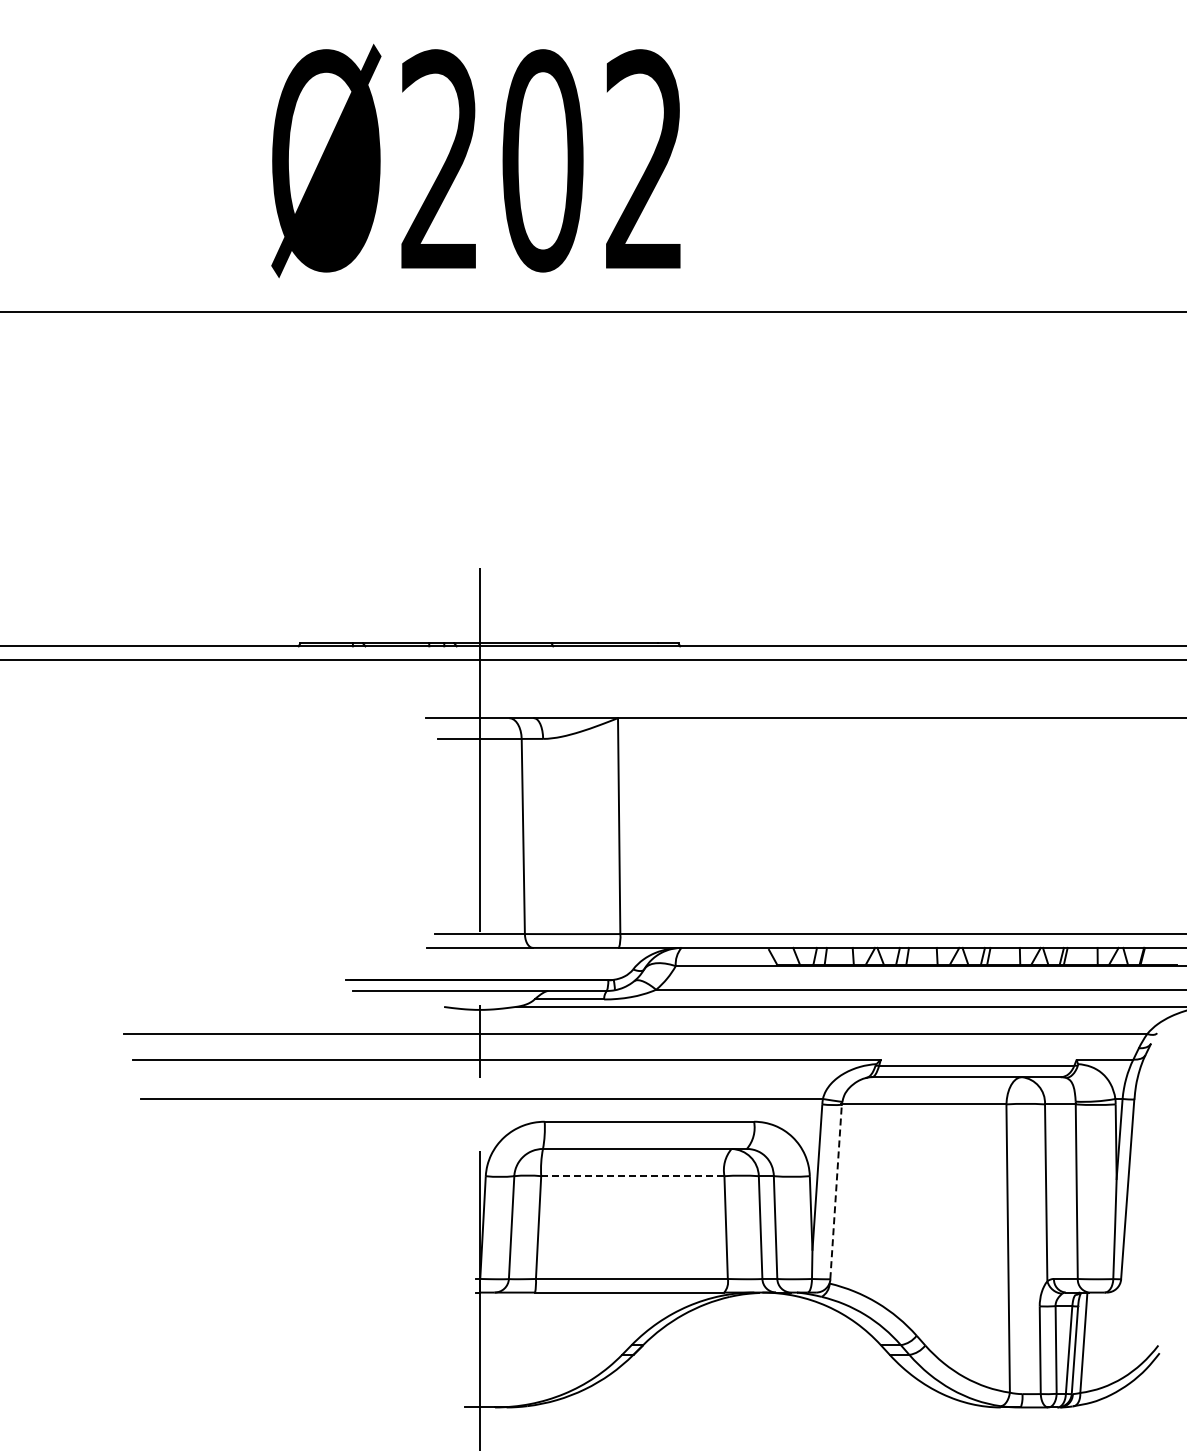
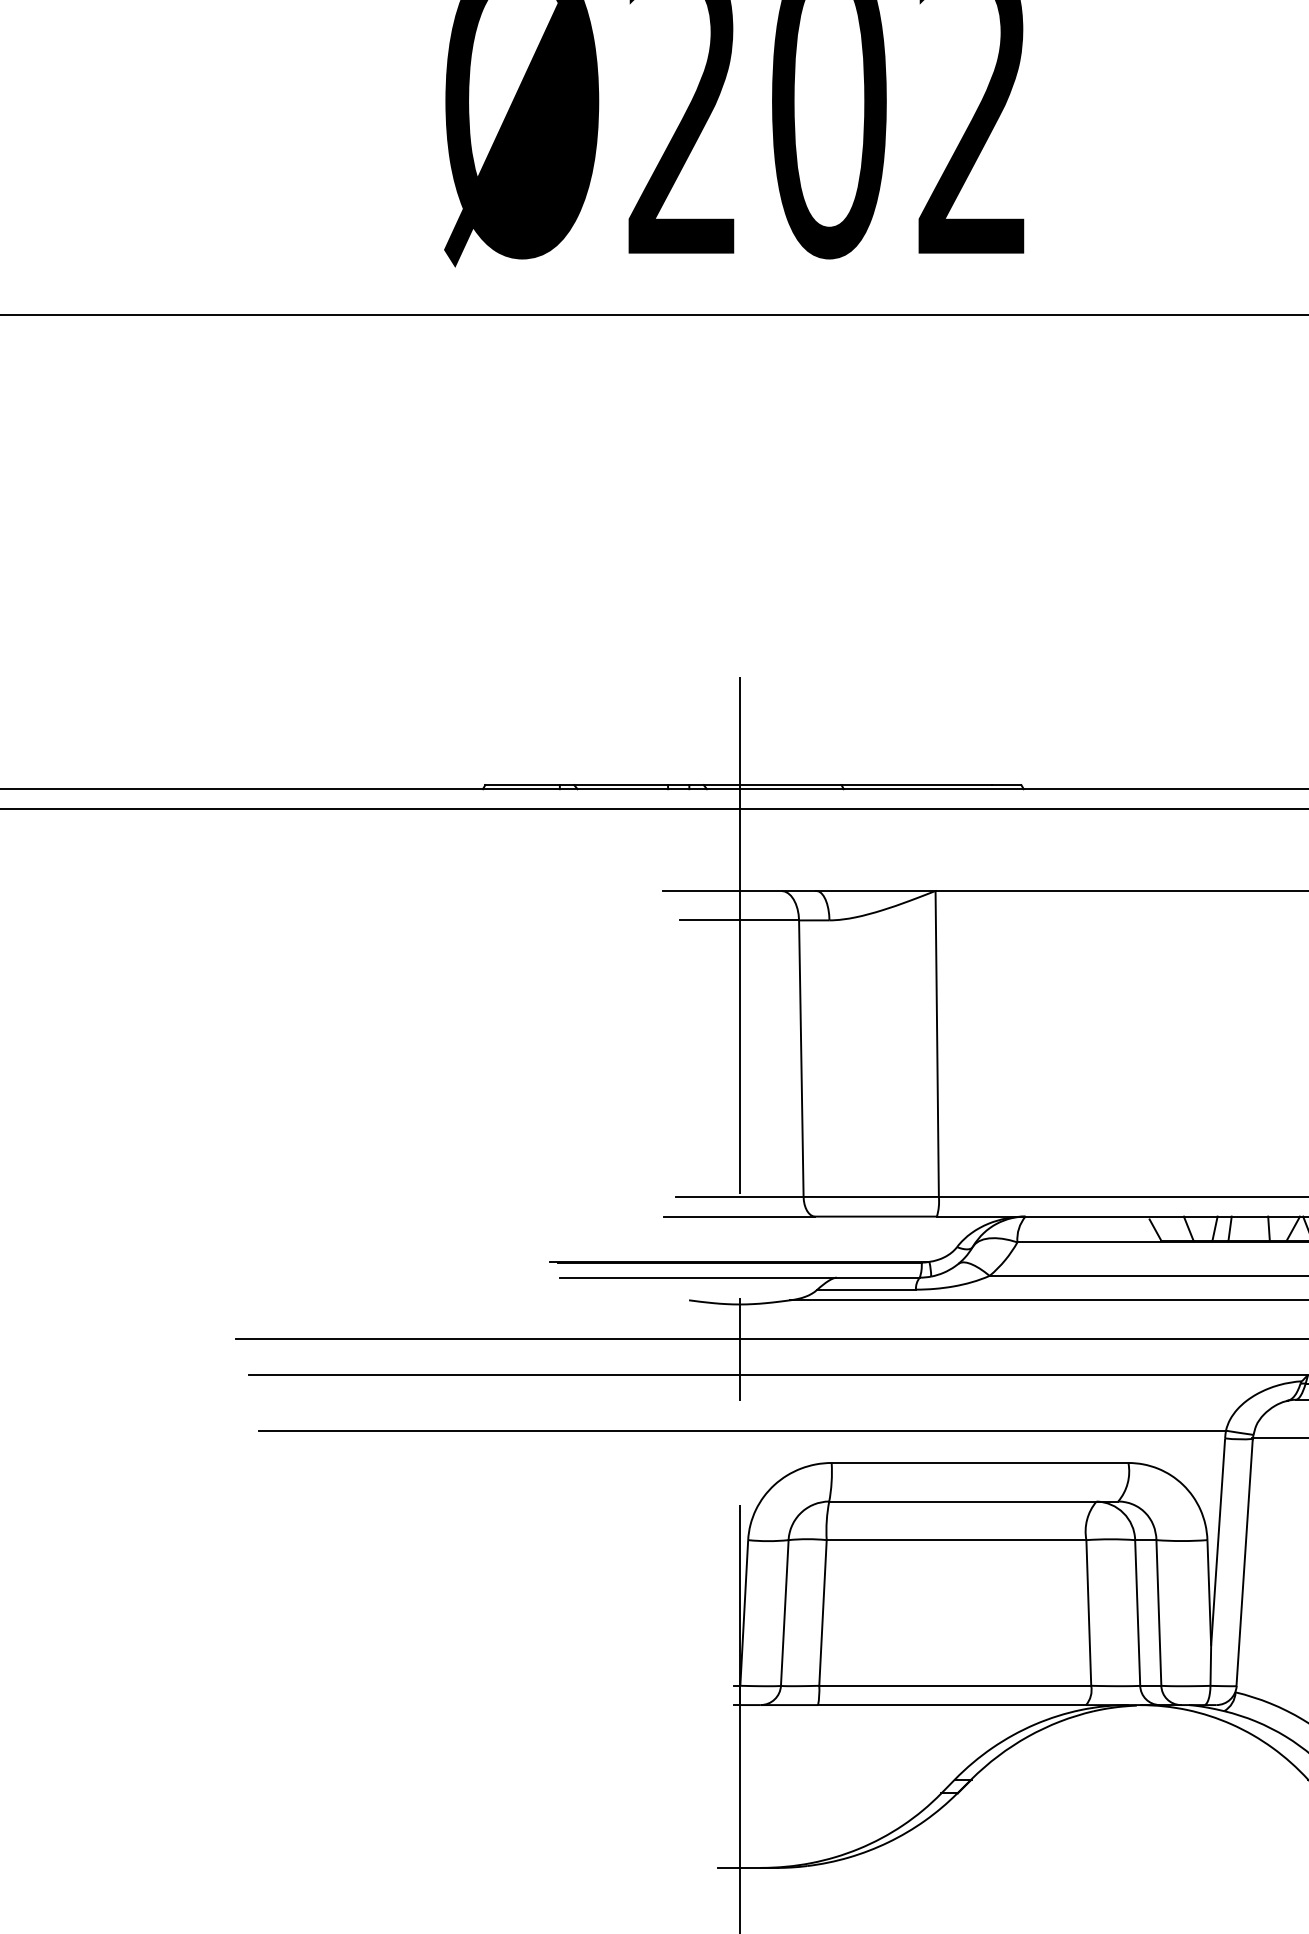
line: (632, 1176) -> (956, 1540), dashed -> solid
line: (836, 1191) -> (1245, 1561), dashed -> solid

